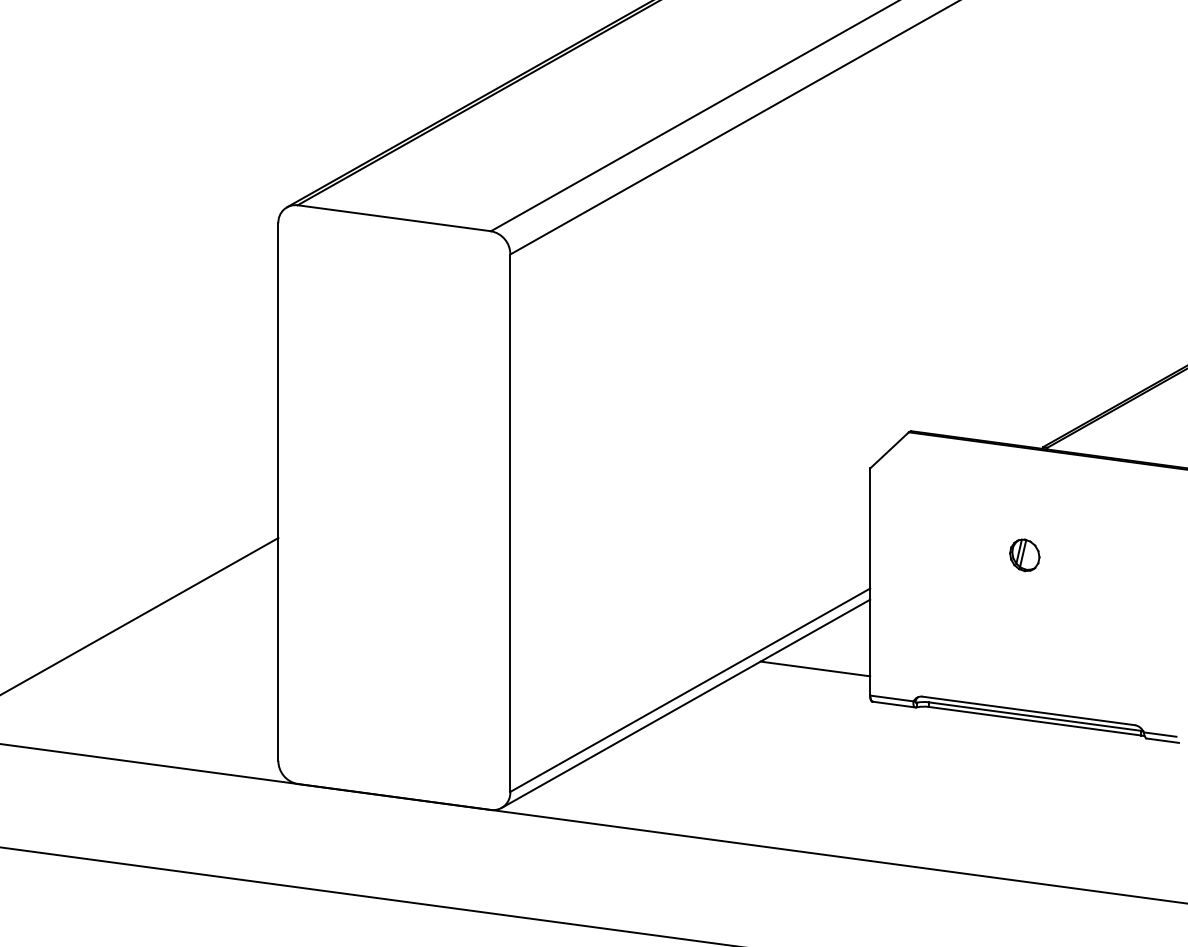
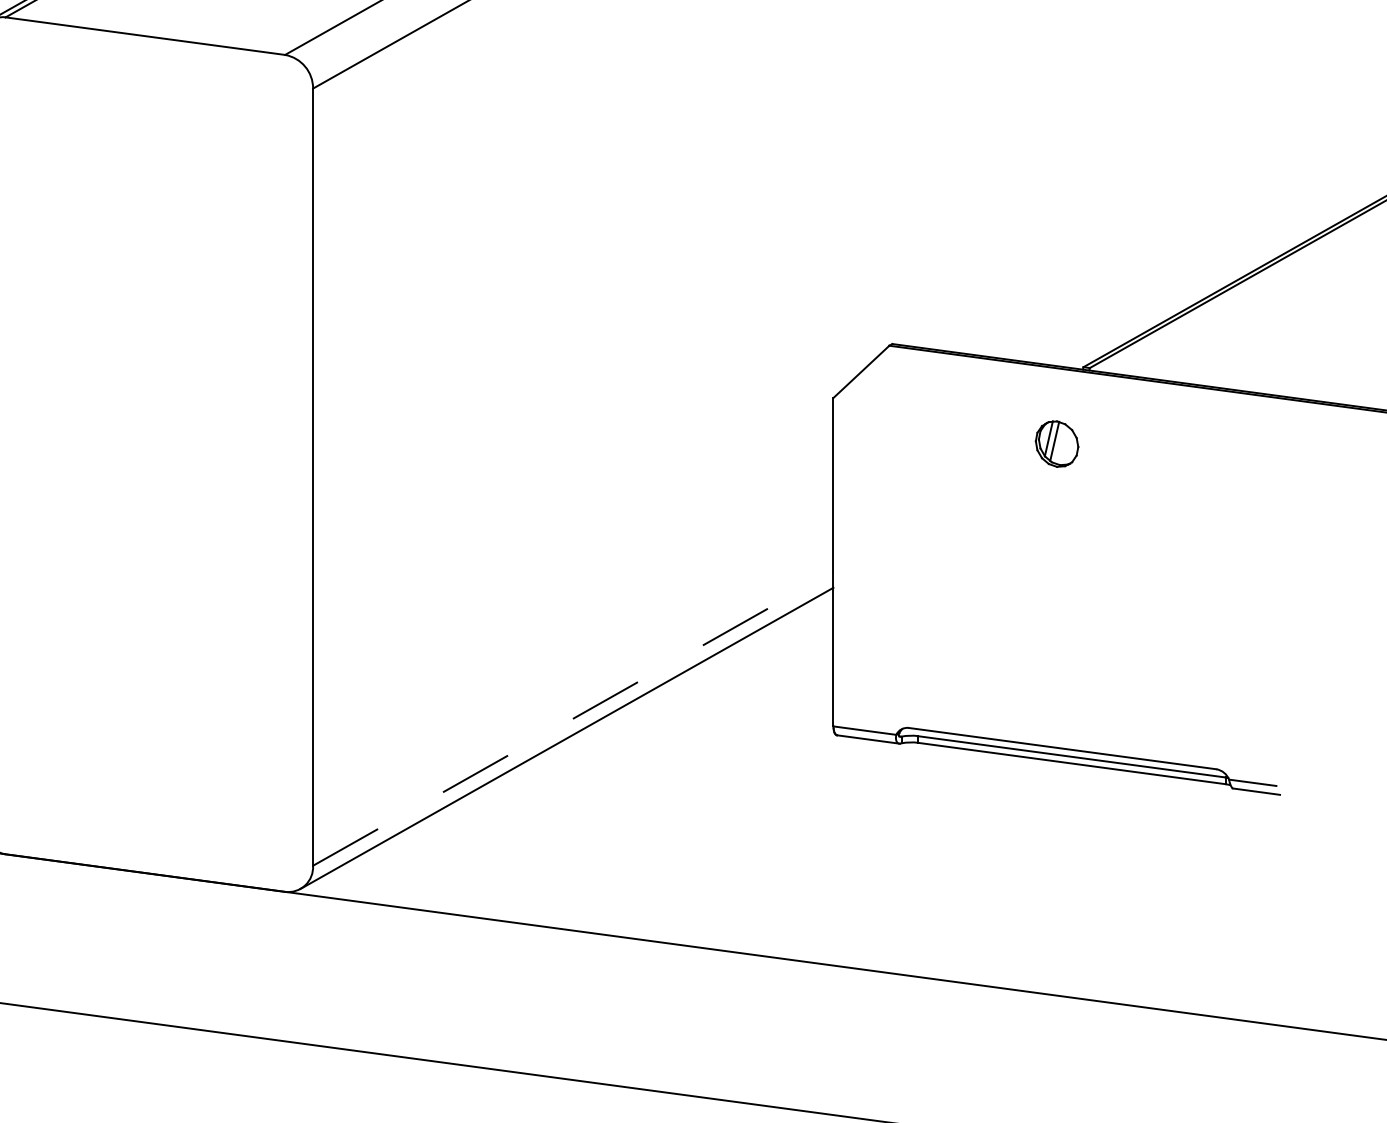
part: (1024, 555) -> (1056, 444), moved
line: (815, 668) -> (754, 687), removed
line: (690, 690) -> (573, 719), solid -> dashed

